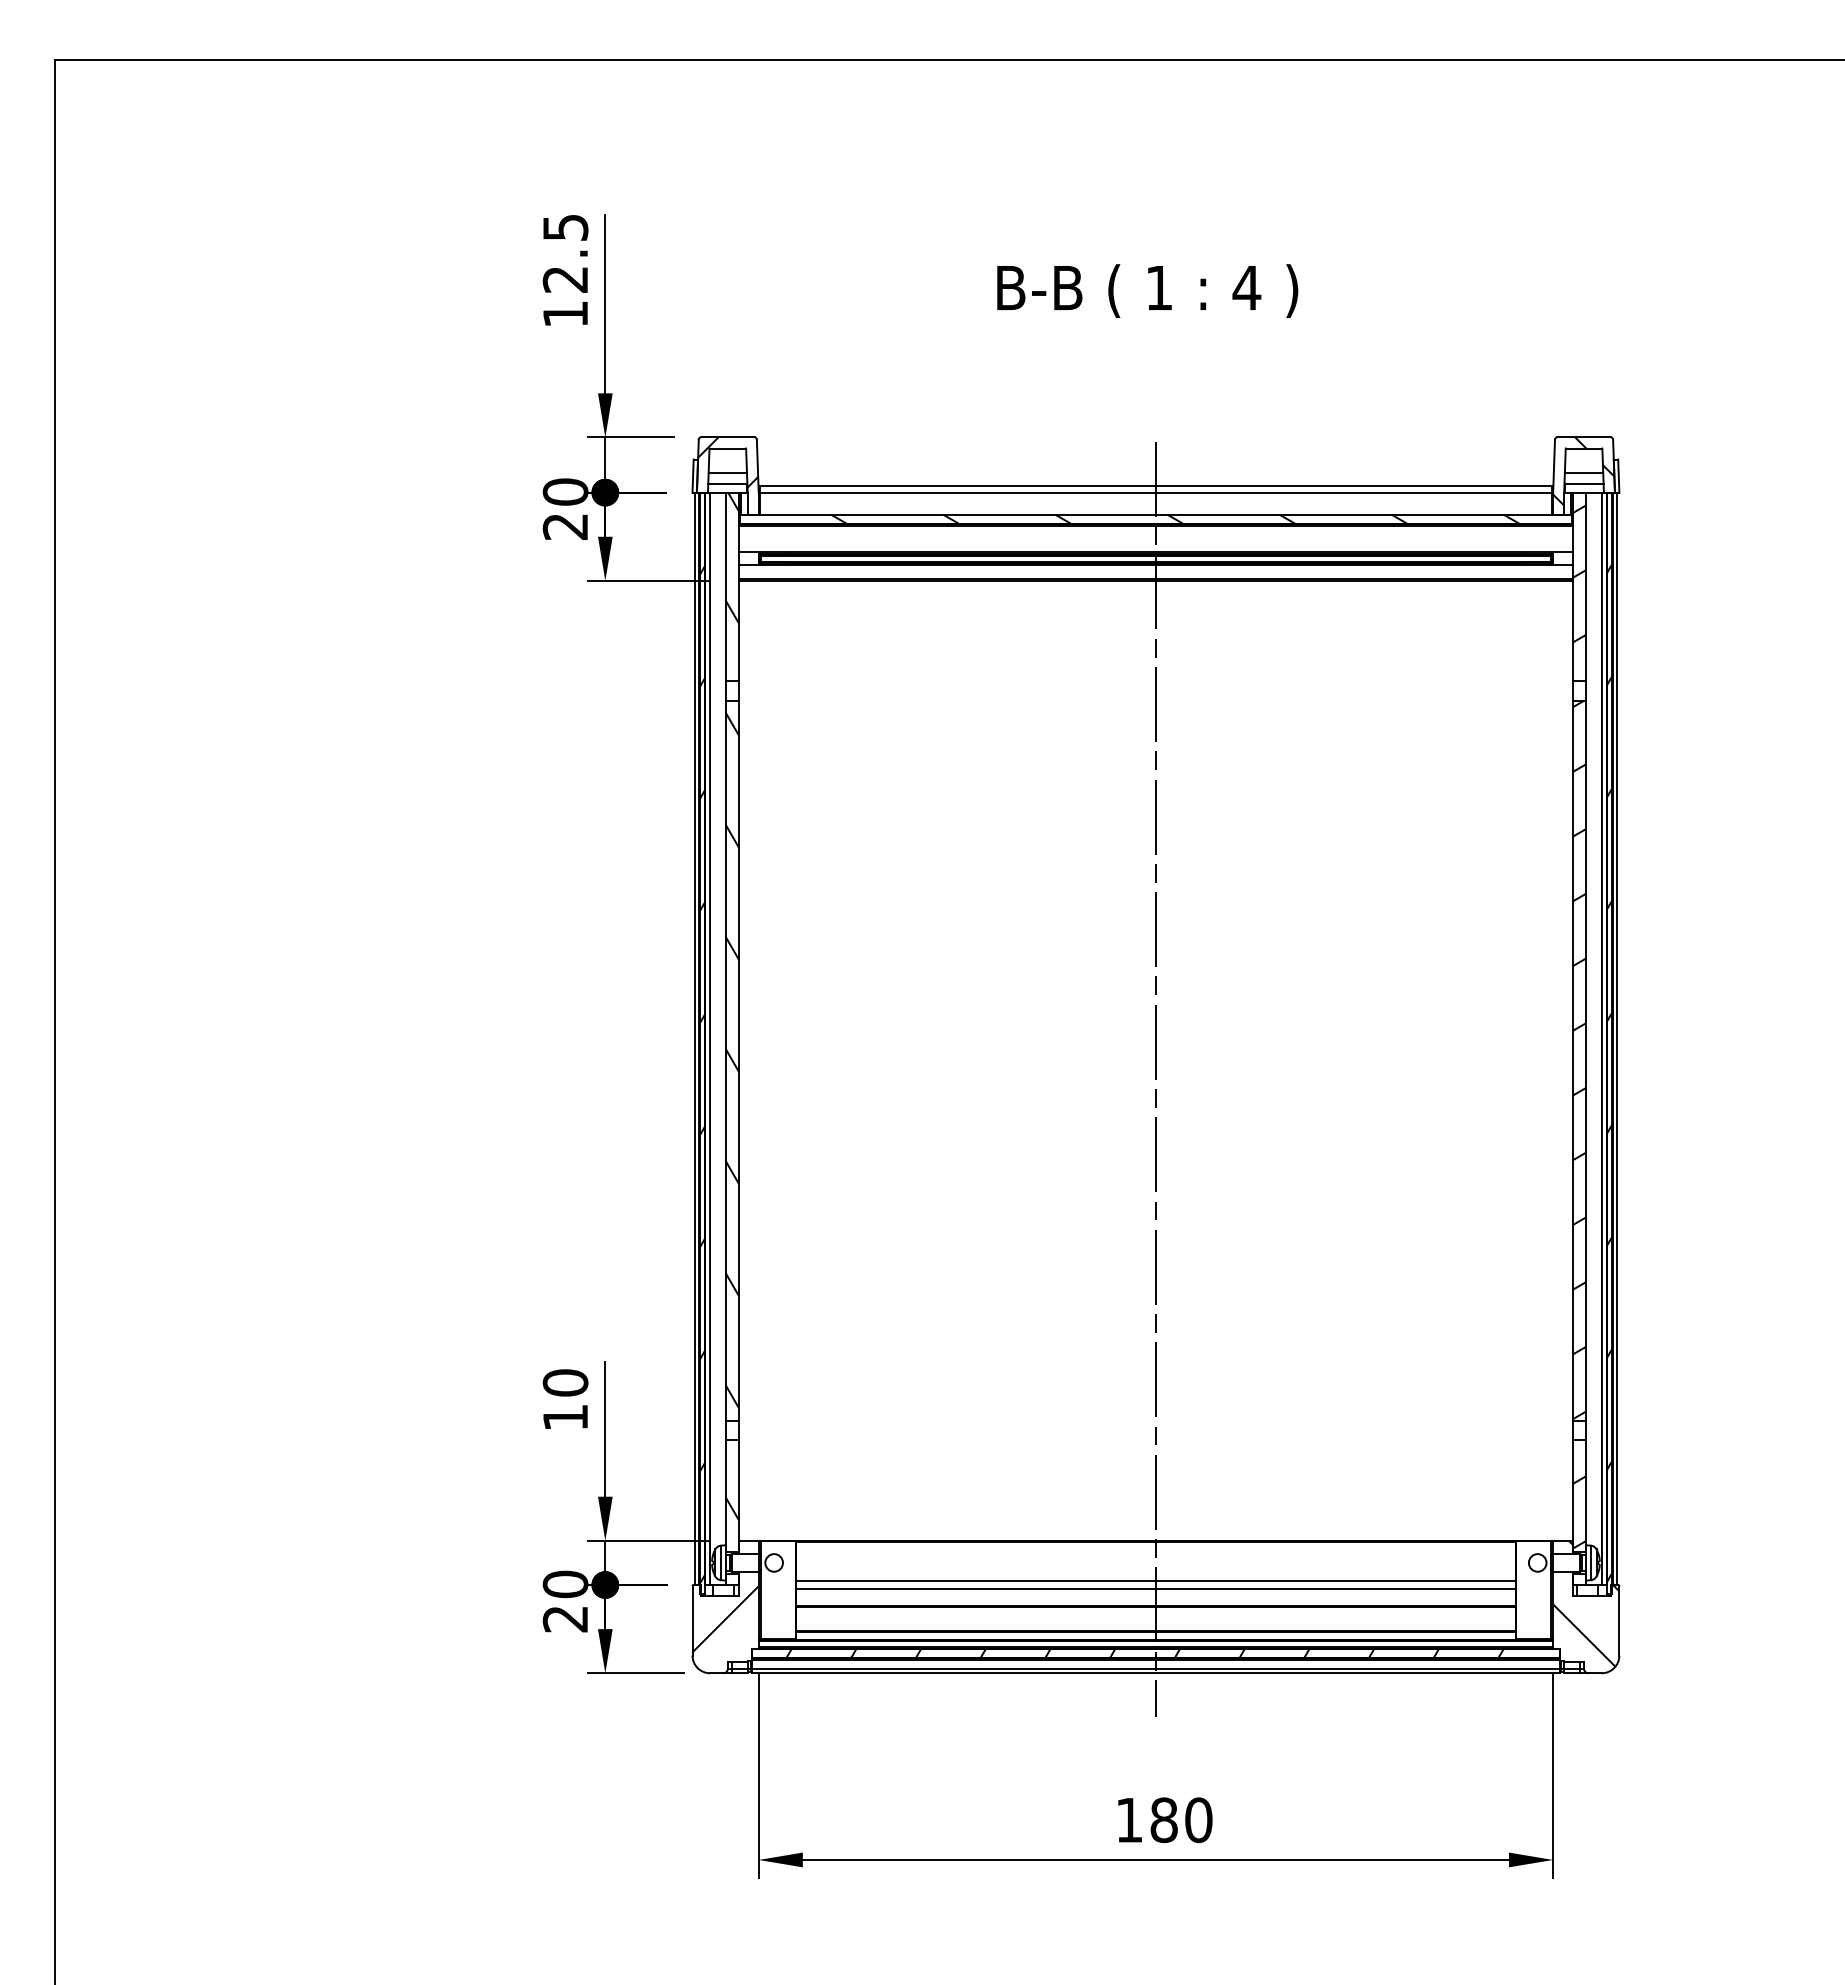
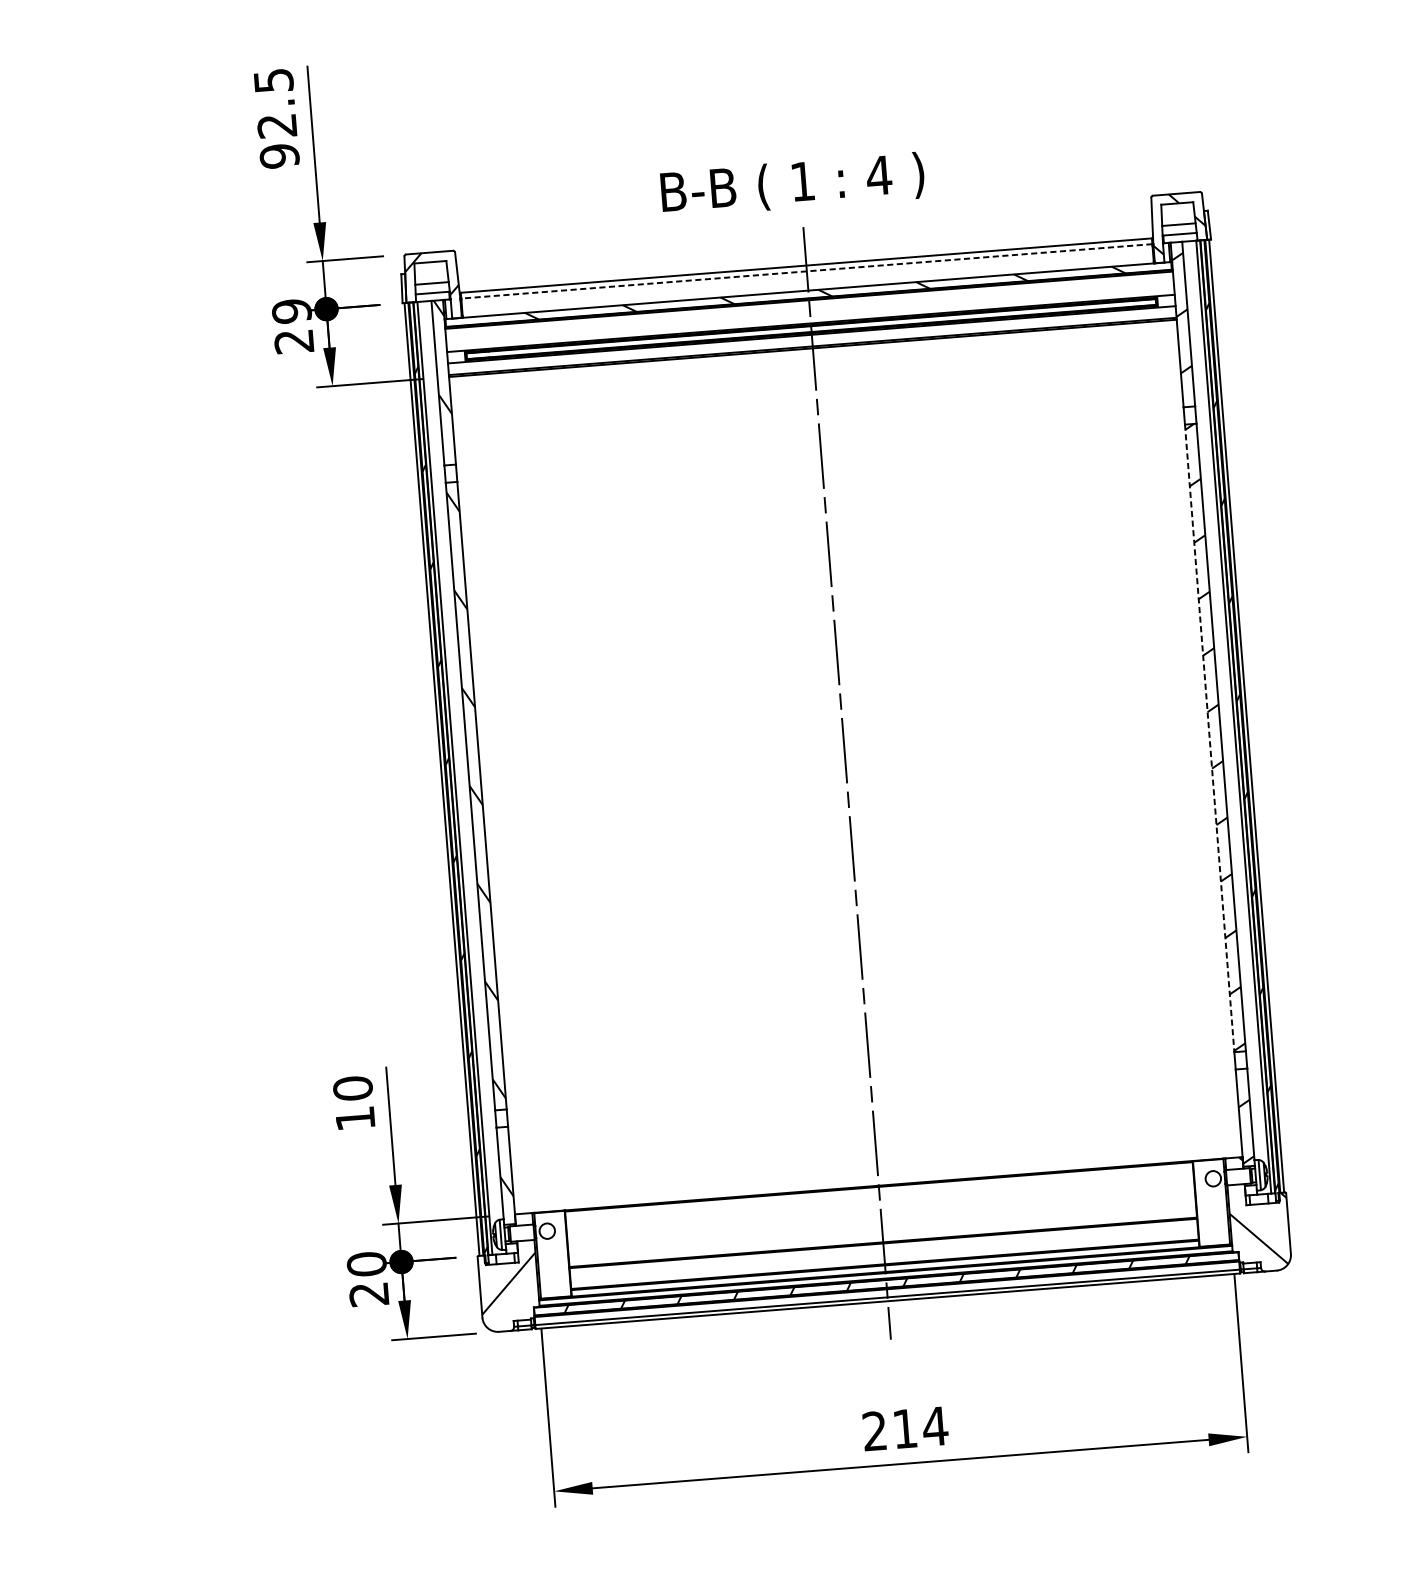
text: (1147, 290) -> (792, 184), moved
text: (565, 314) -> (279, 156), 12.5 -> 92.5
text: (565, 491) -> (291, 310), 20 -> 29
line: (1155, 492) -> (806, 271), solid -> dashed
line: (1573, 1060) -> (1210, 738), solid -> dashed
line: (1155, 1580) -> (881, 1220), removed
line: (1155, 1589) -> (881, 1228), removed
text: (1164, 1820) -> (905, 1429), 180 -> 214

